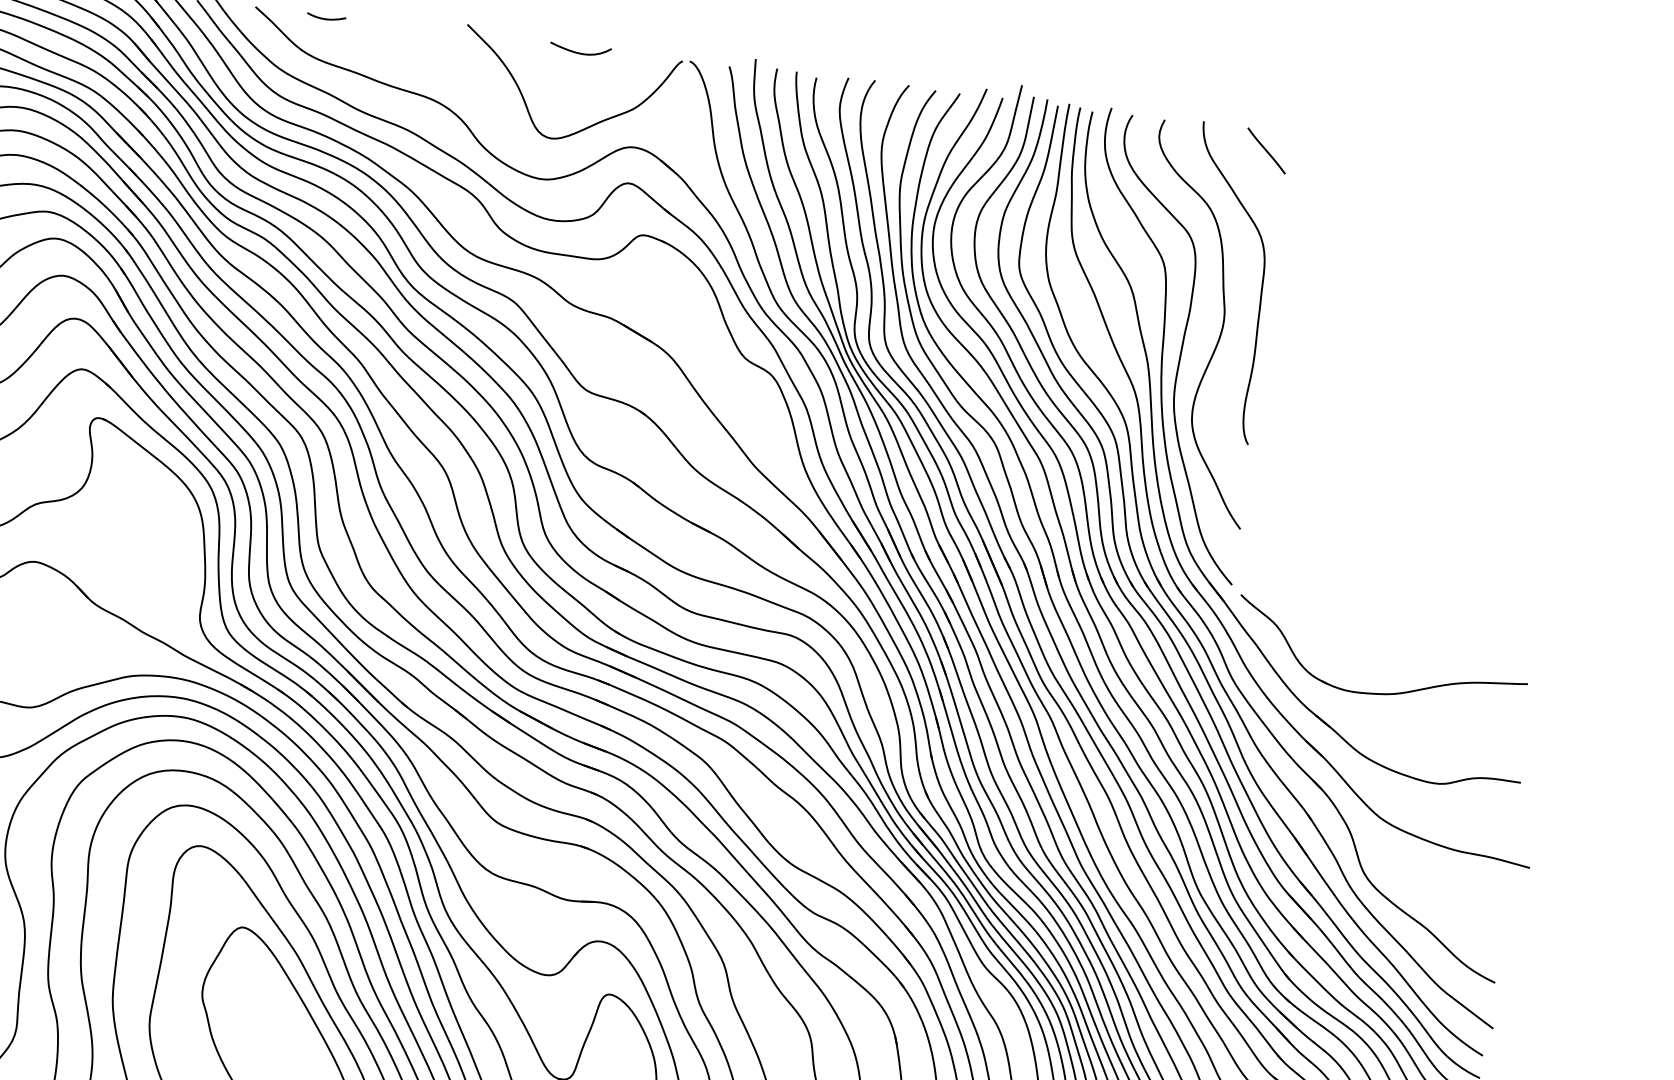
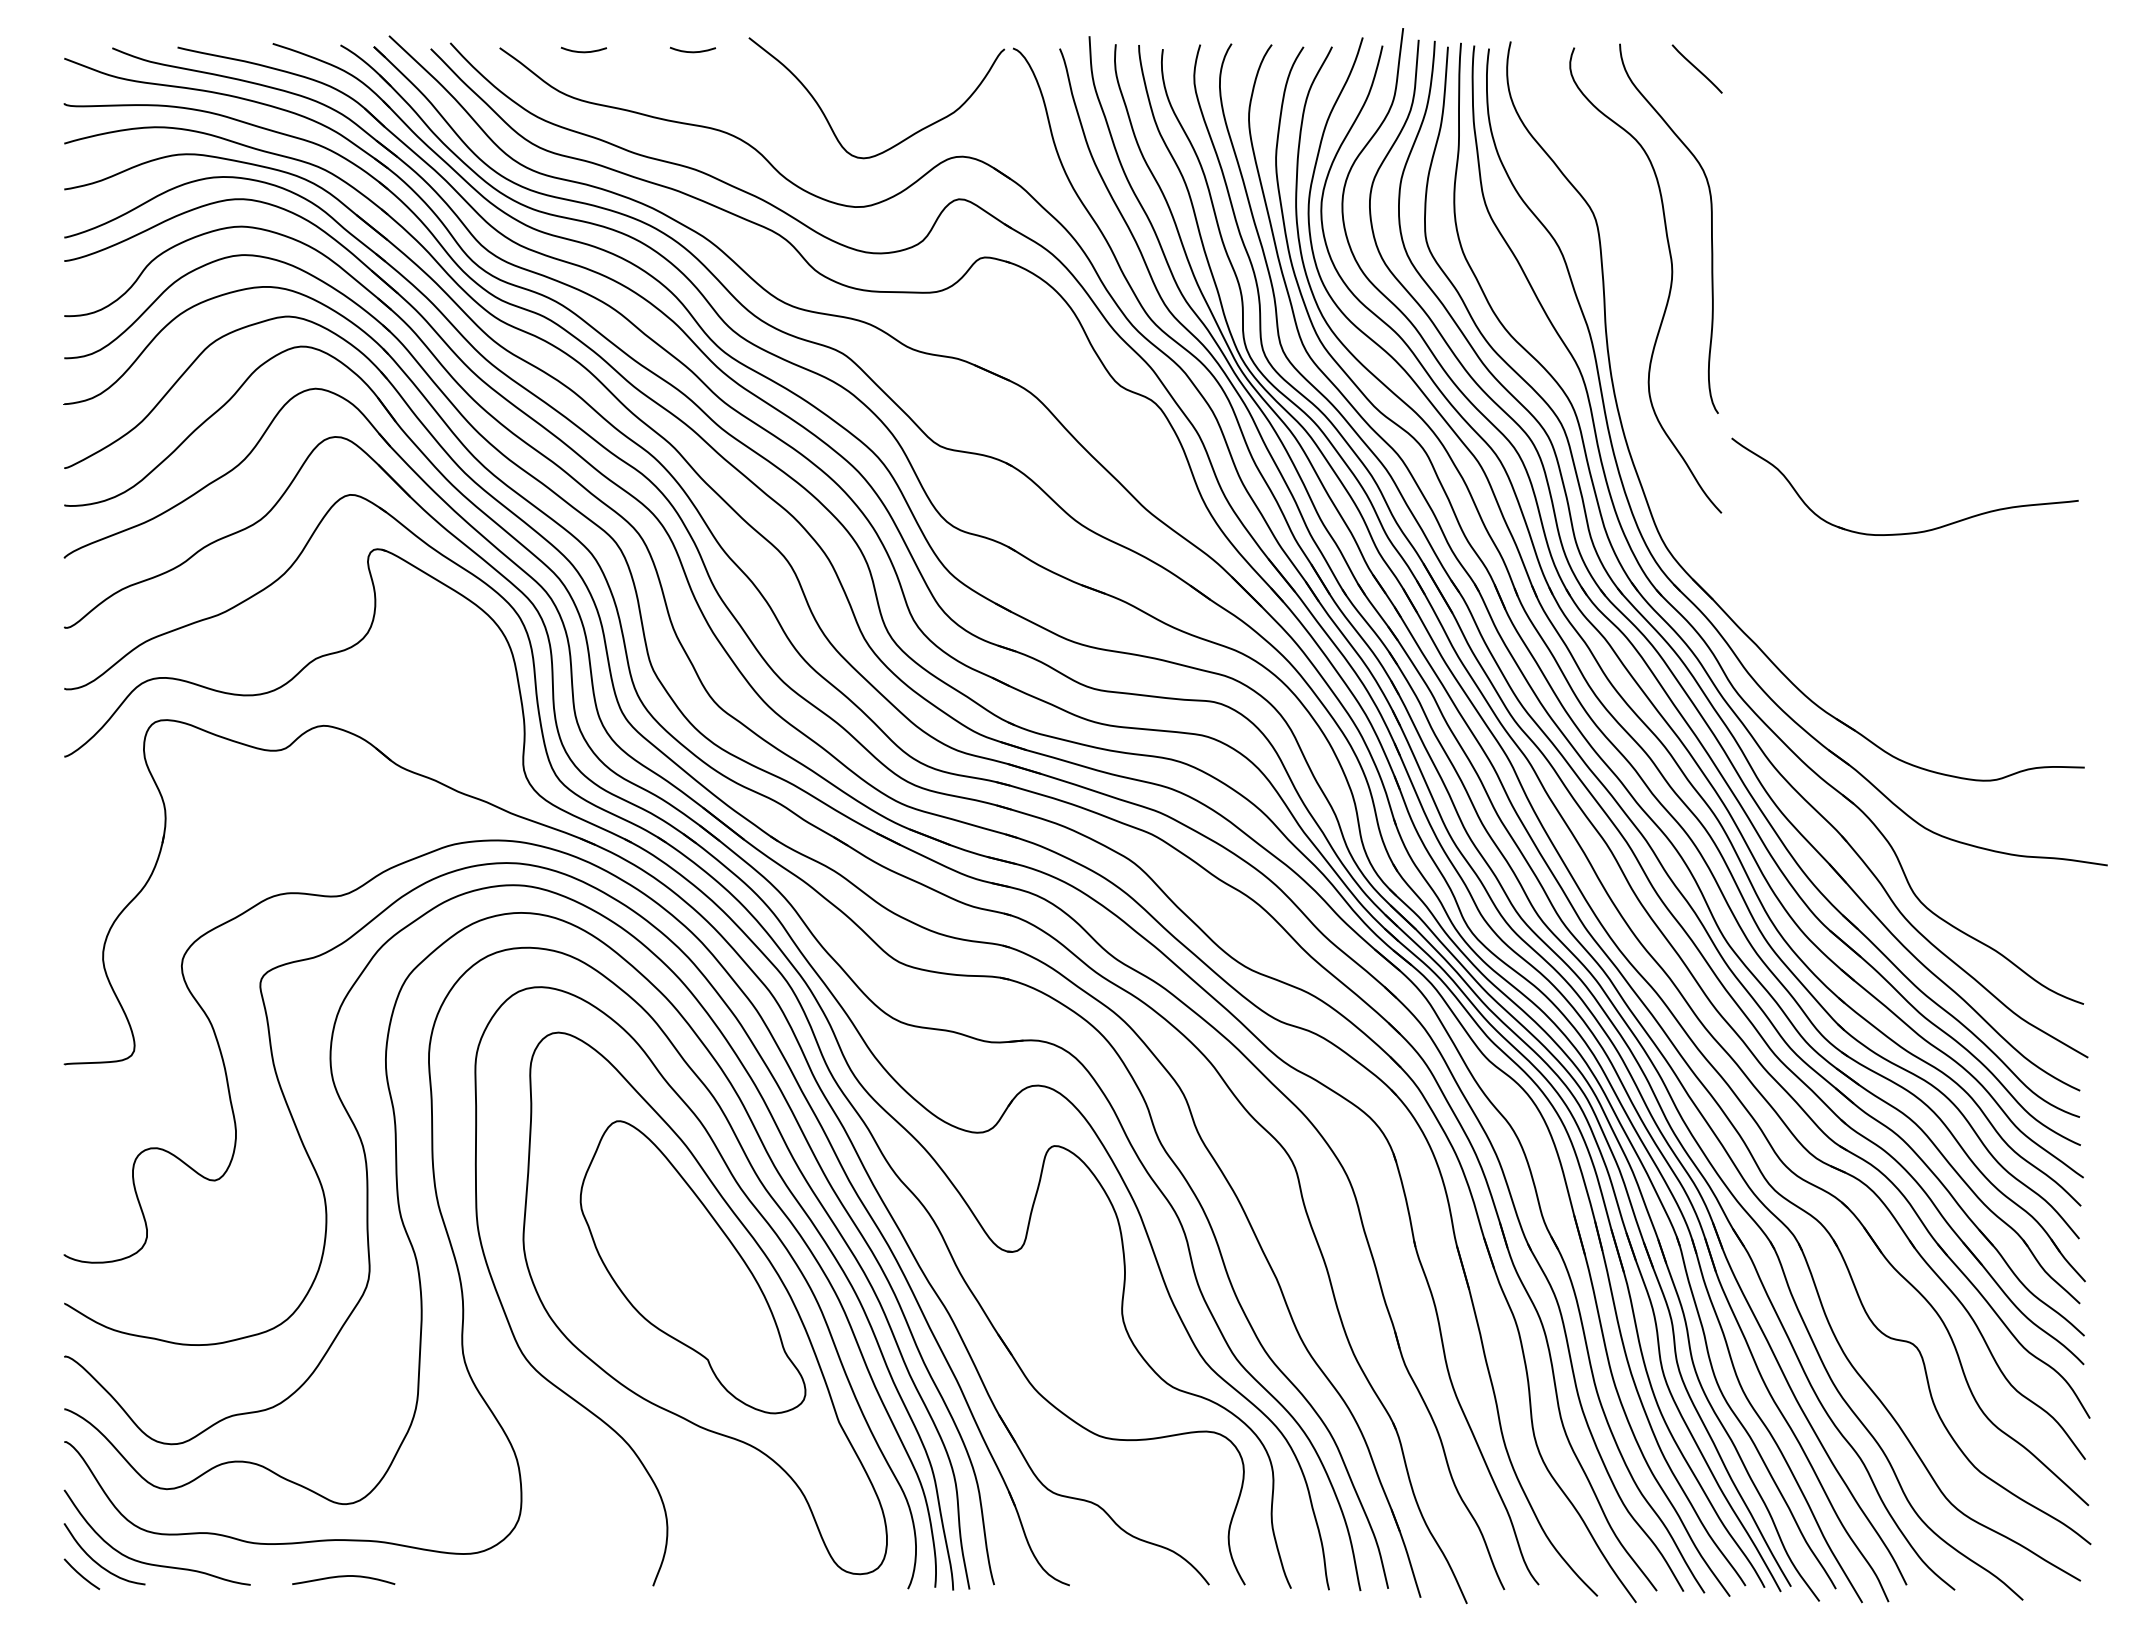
curve: (418, 30) -> (692, 51), added
curve: (580, 52) -> (884, 54), removed
curve: (1181, 349) -> (1626, 312), removed
part: (1379, 692) -> (1907, 532), moved

